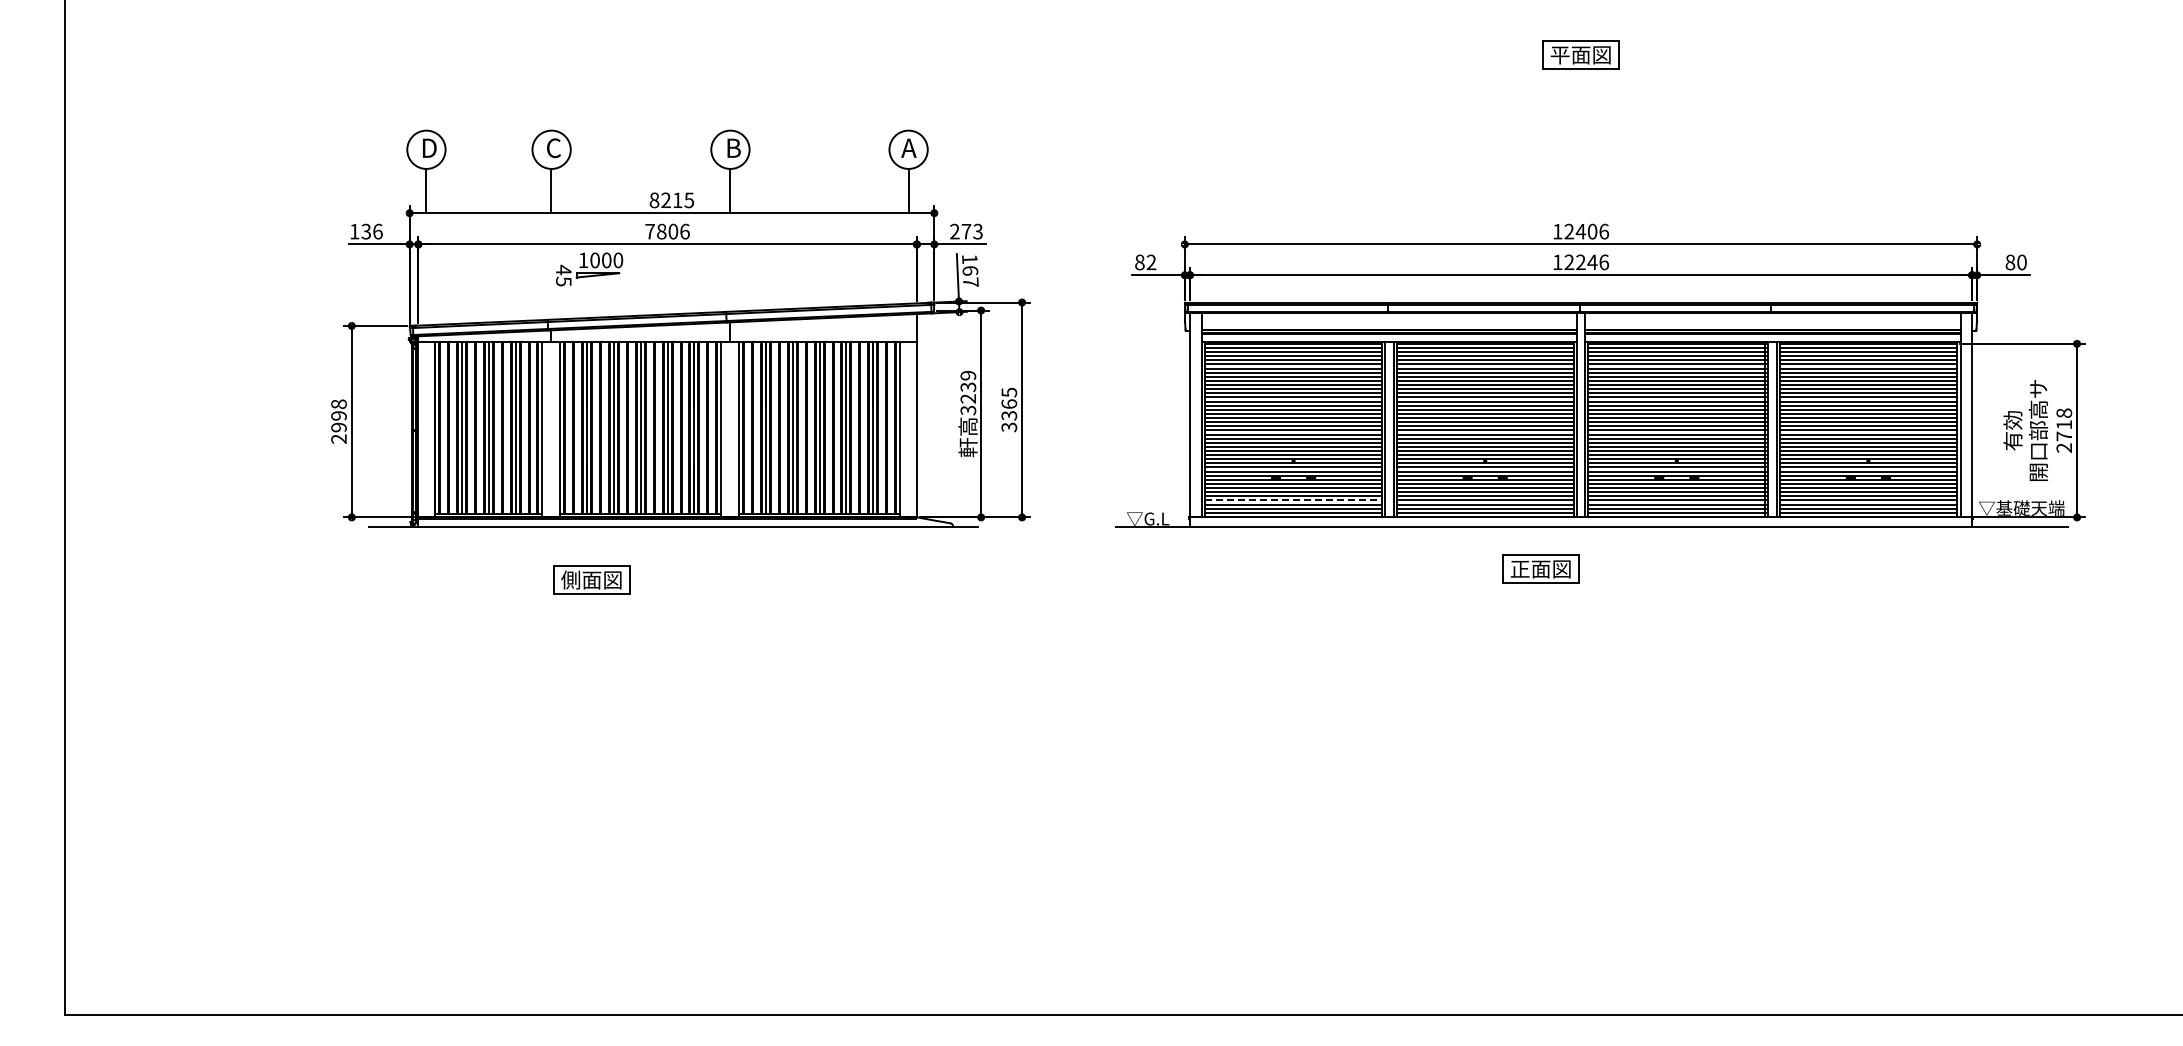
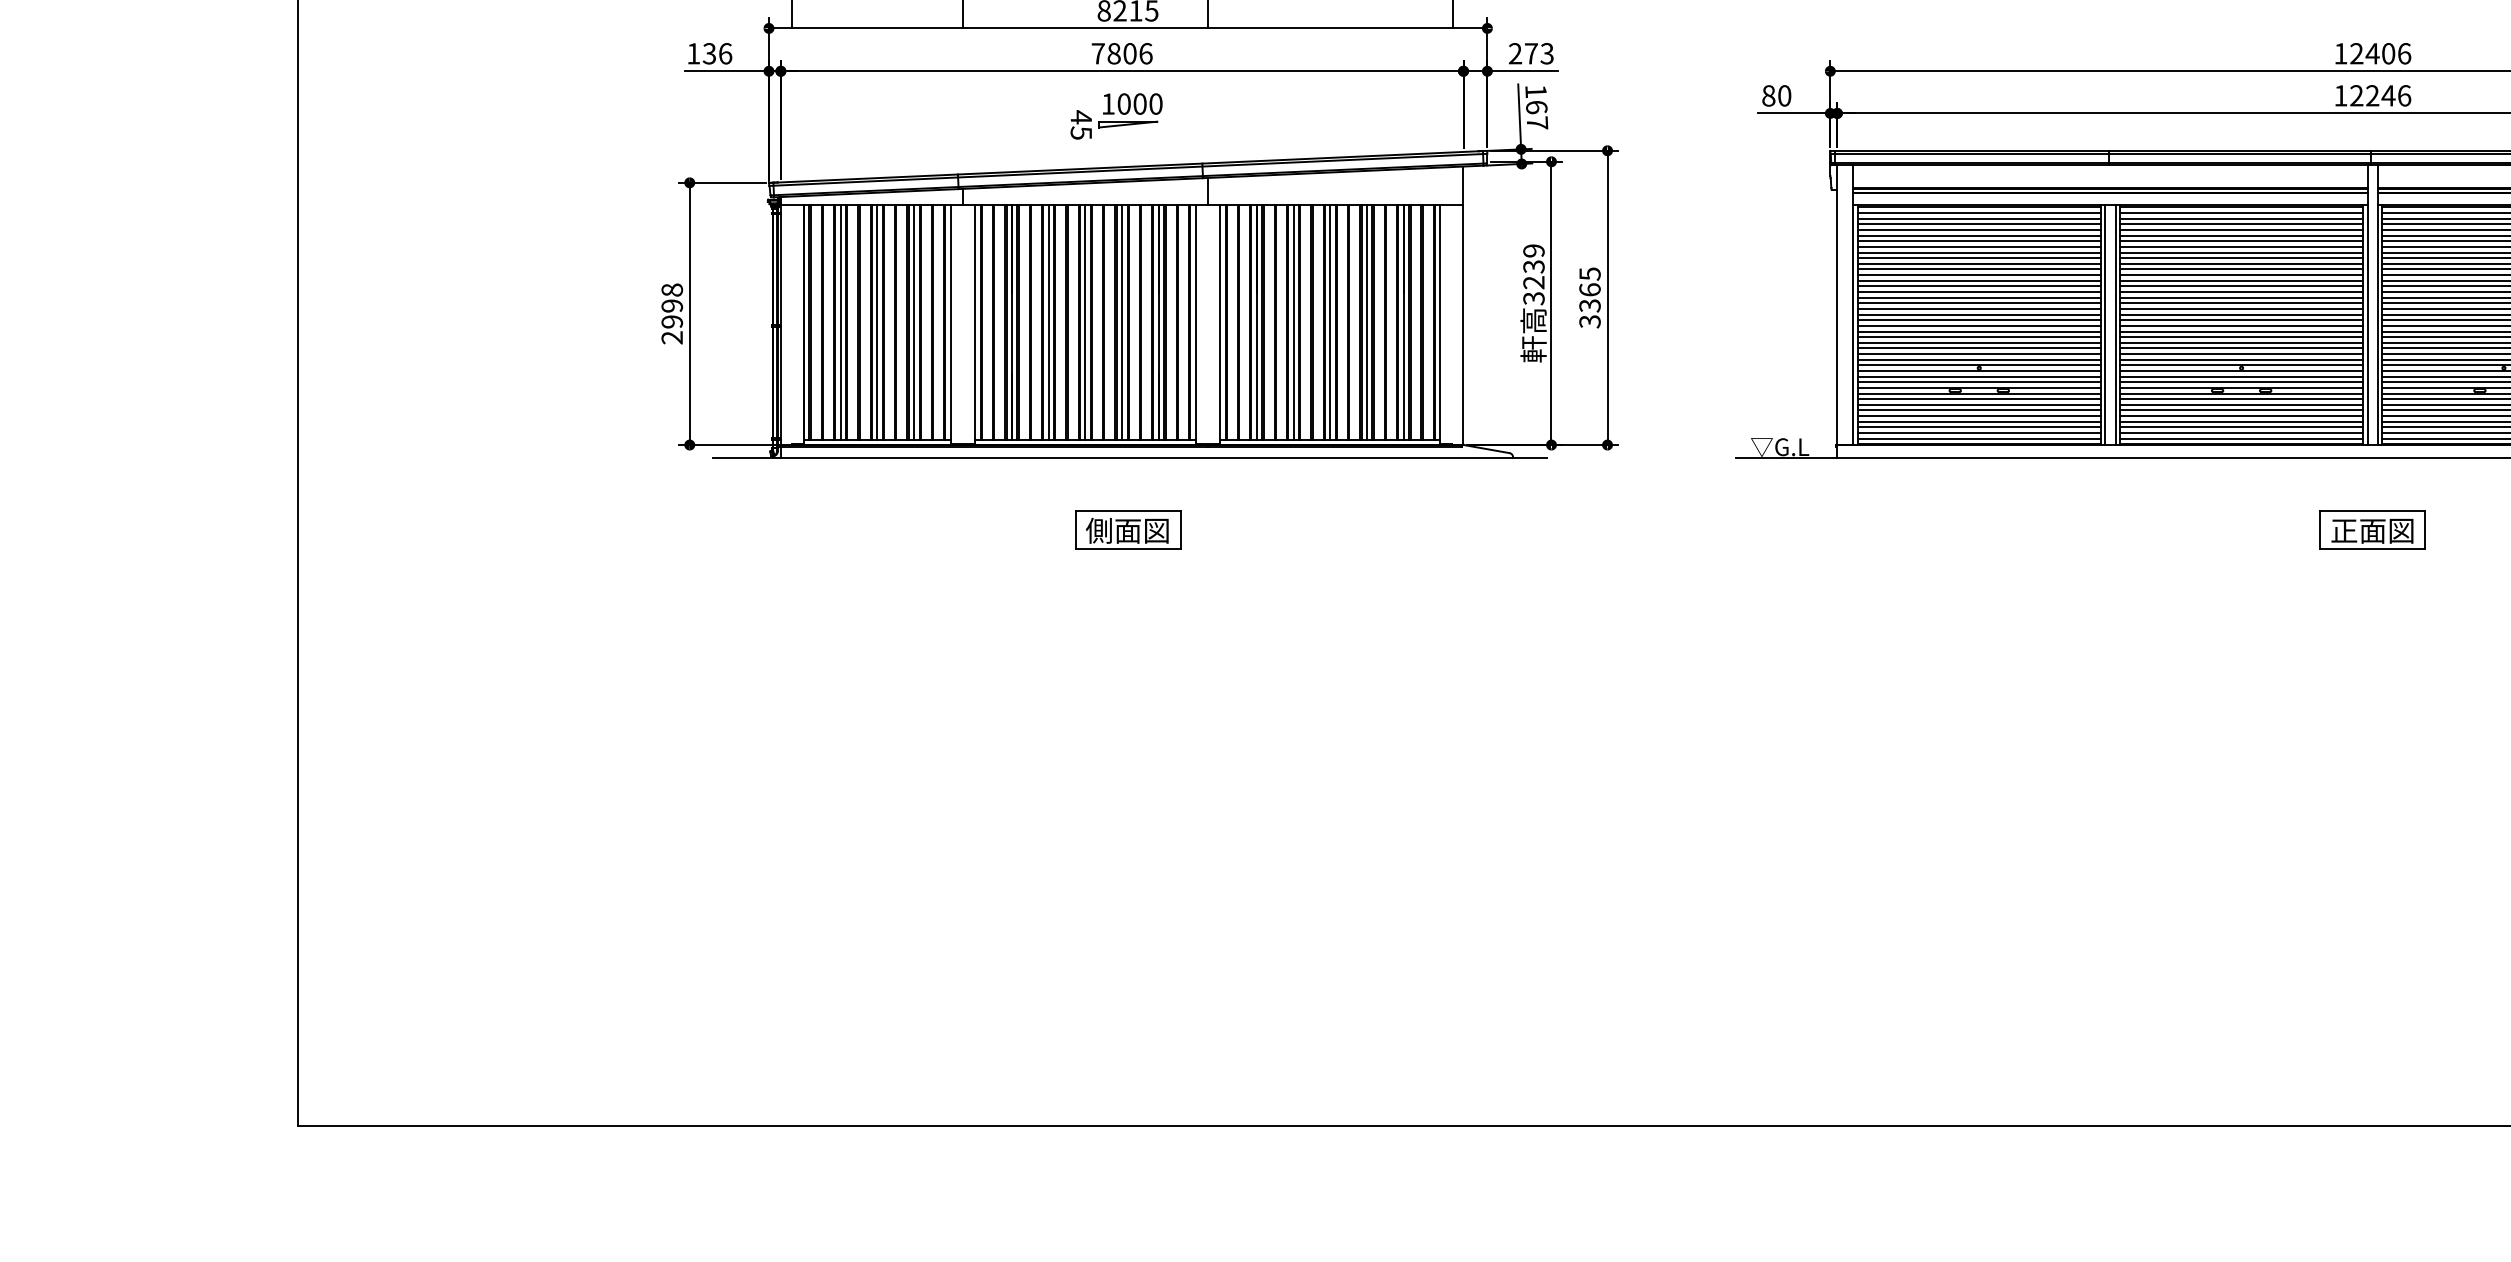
text: (1151, 262) -> (1784, 95), 82 -> 80
part: (589, 269) -> (1116, 116), moved
line: (1293, 500) -> (1979, 421), dashed -> solid
part: (1540, 568) -> (2372, 530), moved
part: (591, 579) -> (1127, 530), moved

